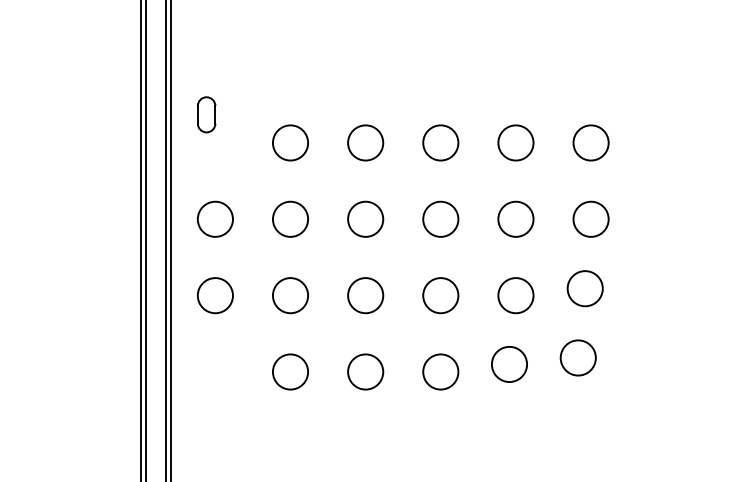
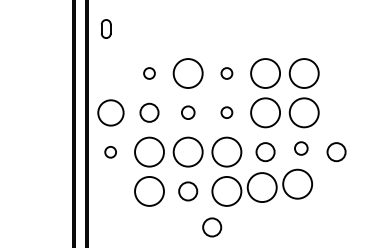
part: (207, 113) -> (106, 28), moved
circle: (290, 142) -> (149, 73), size x0.6
circle: (366, 142) -> (188, 73), size x1.6
circle: (440, 142) -> (226, 73), size x0.6
circle: (515, 142) -> (265, 73), size x1.6
circle: (591, 142) -> (304, 73), size x1.6
circle: (214, 218) -> (110, 112), size x1.4
circle: (366, 218) -> (188, 112), size x0.7
circle: (440, 218) -> (226, 112), size x0.6
circle: (515, 218) -> (265, 112), size x1.6
circle: (591, 218) -> (304, 112), size x1.6
circle: (585, 288) -> (301, 148), size x0.7
circle: (214, 296) -> (110, 152), size x0.6
circle: (290, 296) -> (149, 152), size x1.6
circle: (366, 296) -> (188, 152), size x1.6
circle: (440, 296) -> (226, 152), size x1.6
circle: (653, 296) -> (336, 152), added
circle: (577, 358) -> (297, 184), size x1.6
circle: (509, 364) -> (262, 187), size x1.6
circle: (290, 372) -> (149, 191), size x1.6
circle: (440, 372) -> (226, 191), size x1.6
circle: (412, 442) -> (212, 227), added

